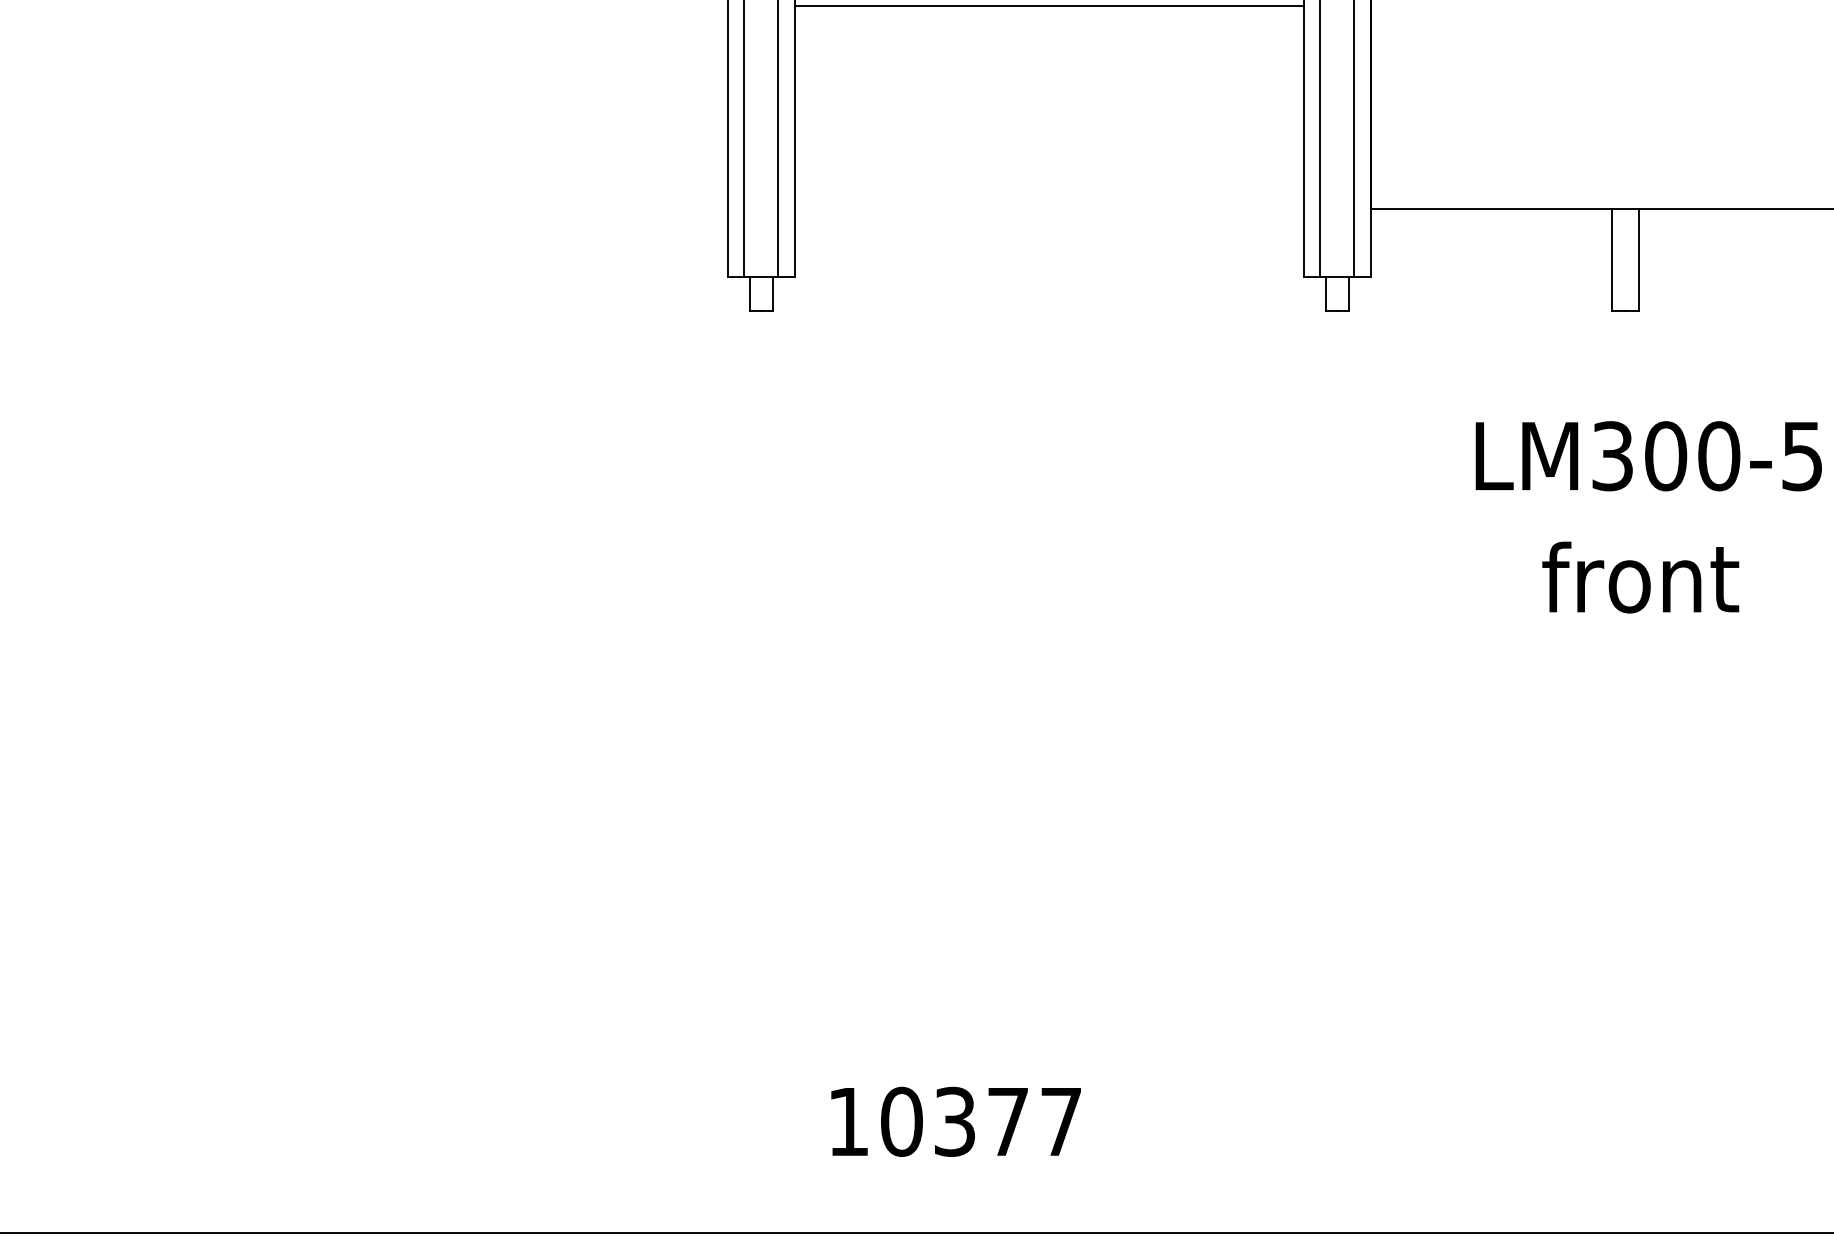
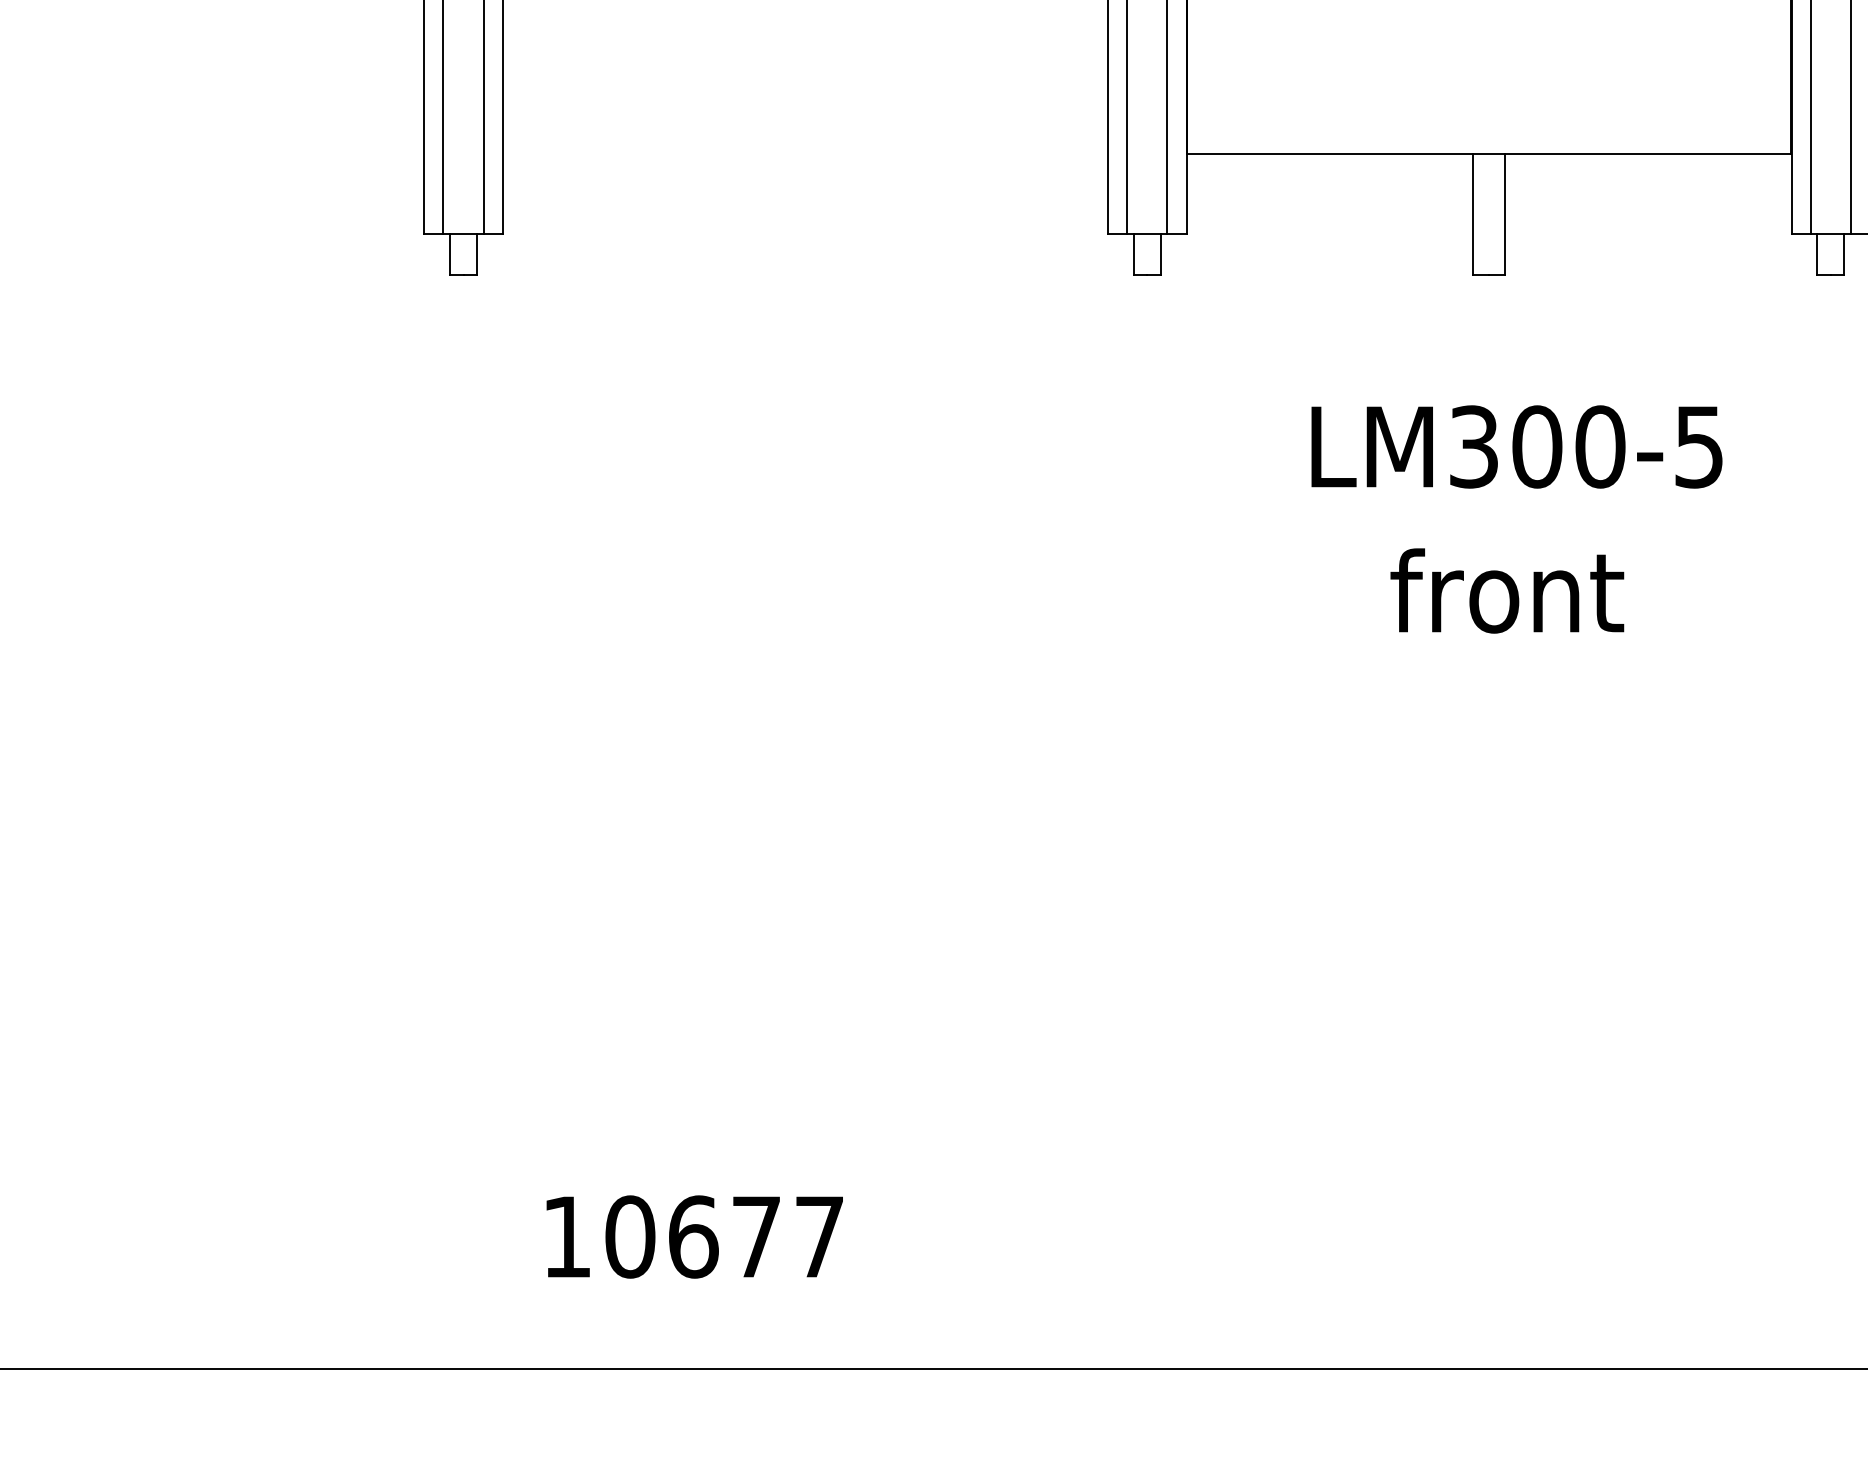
text: (955, 1121) -> (694, 1236), 10377 -> 10677

